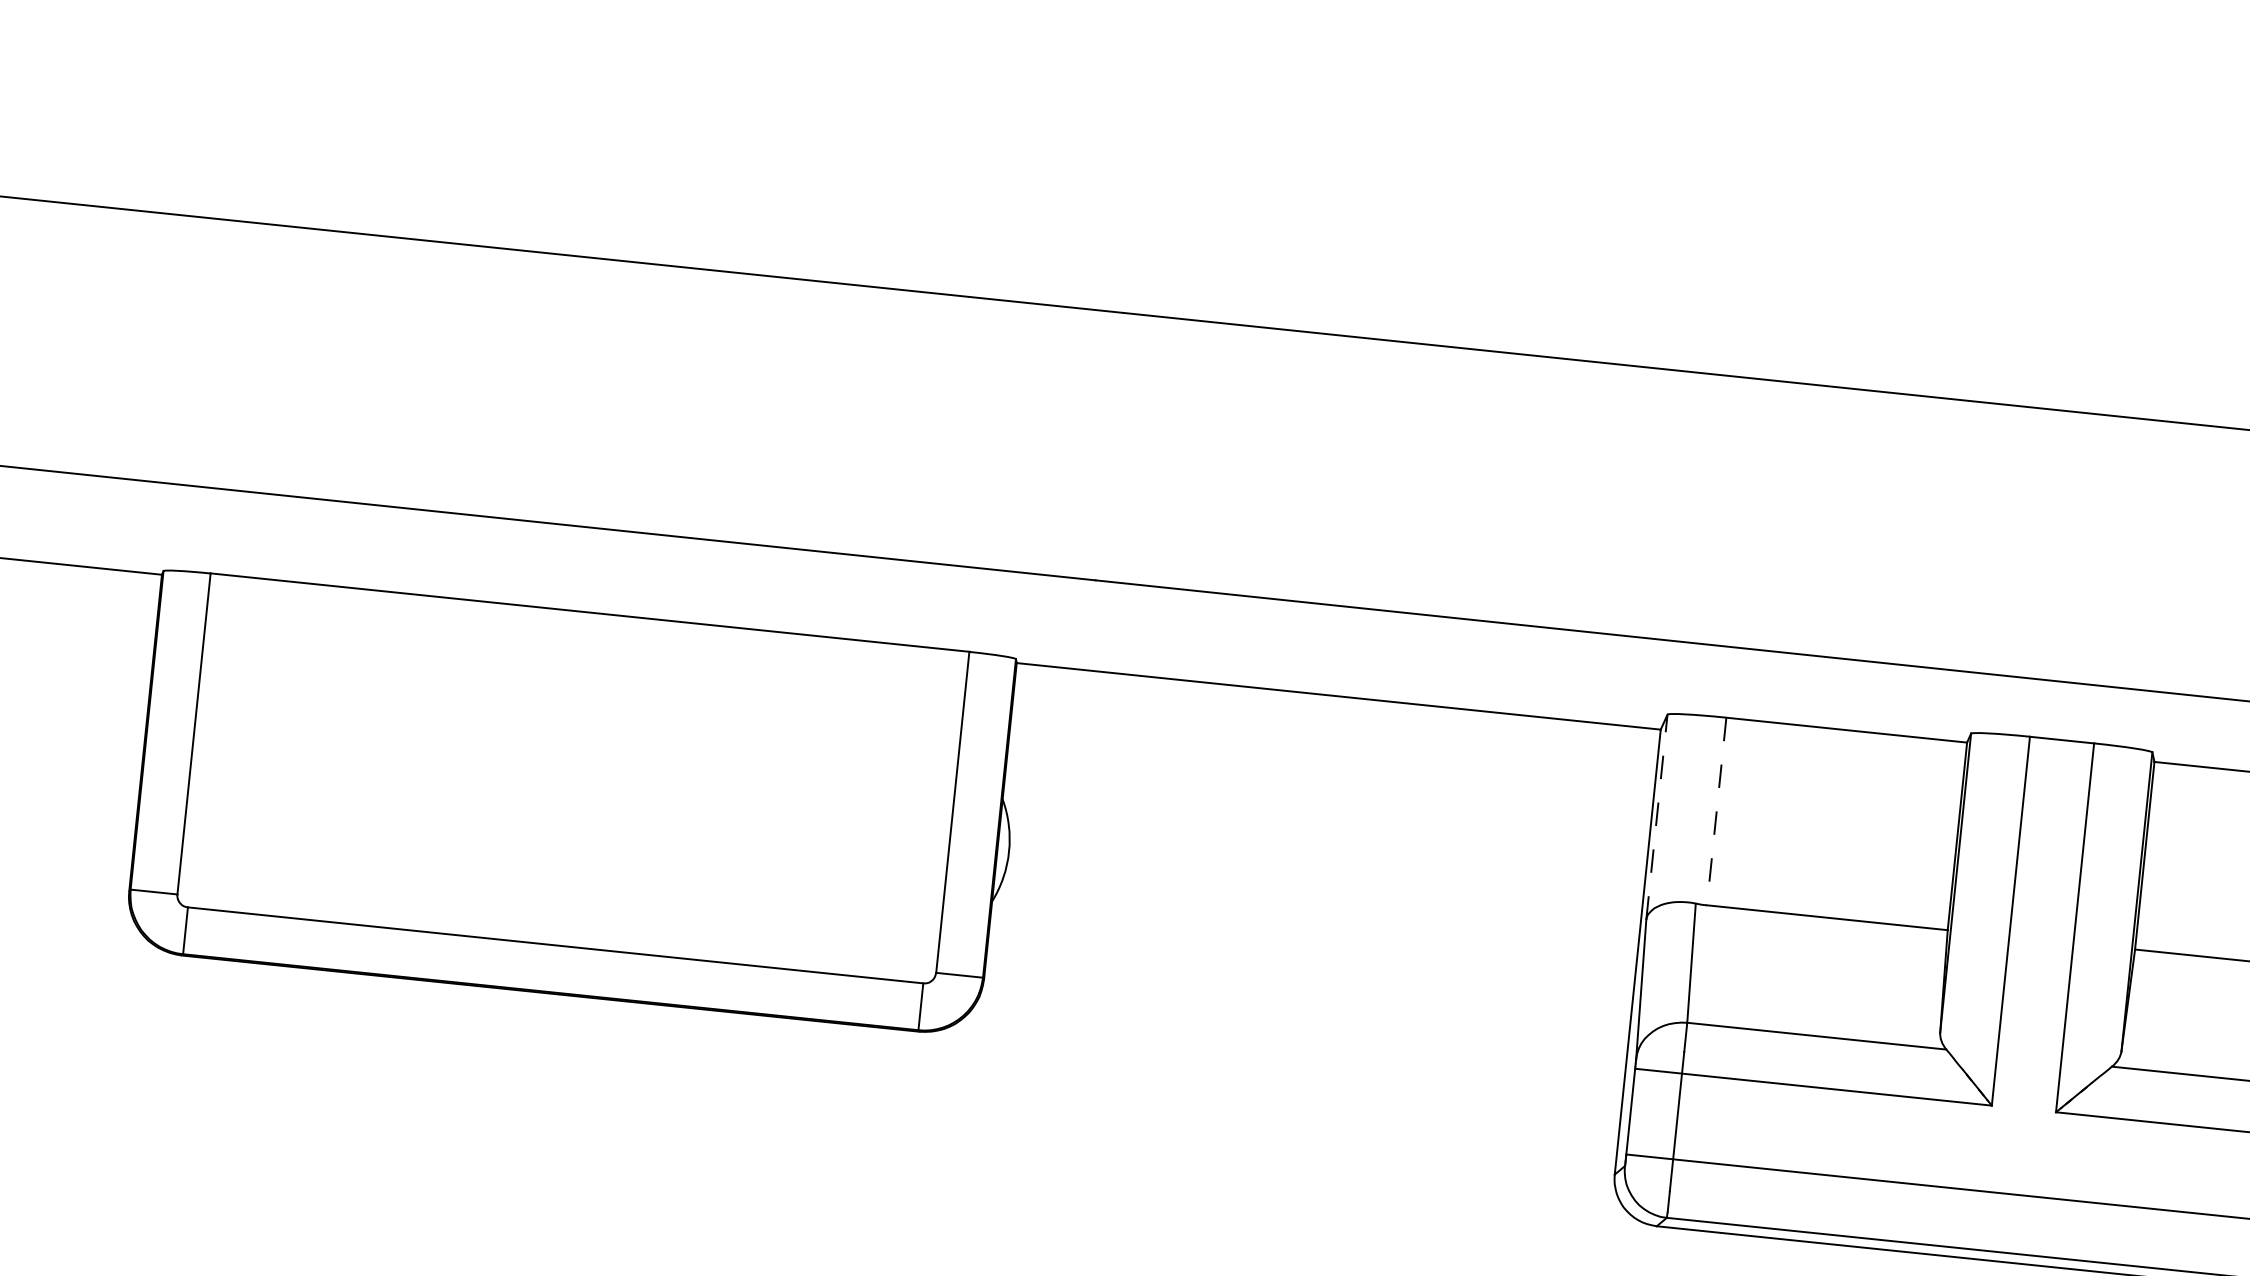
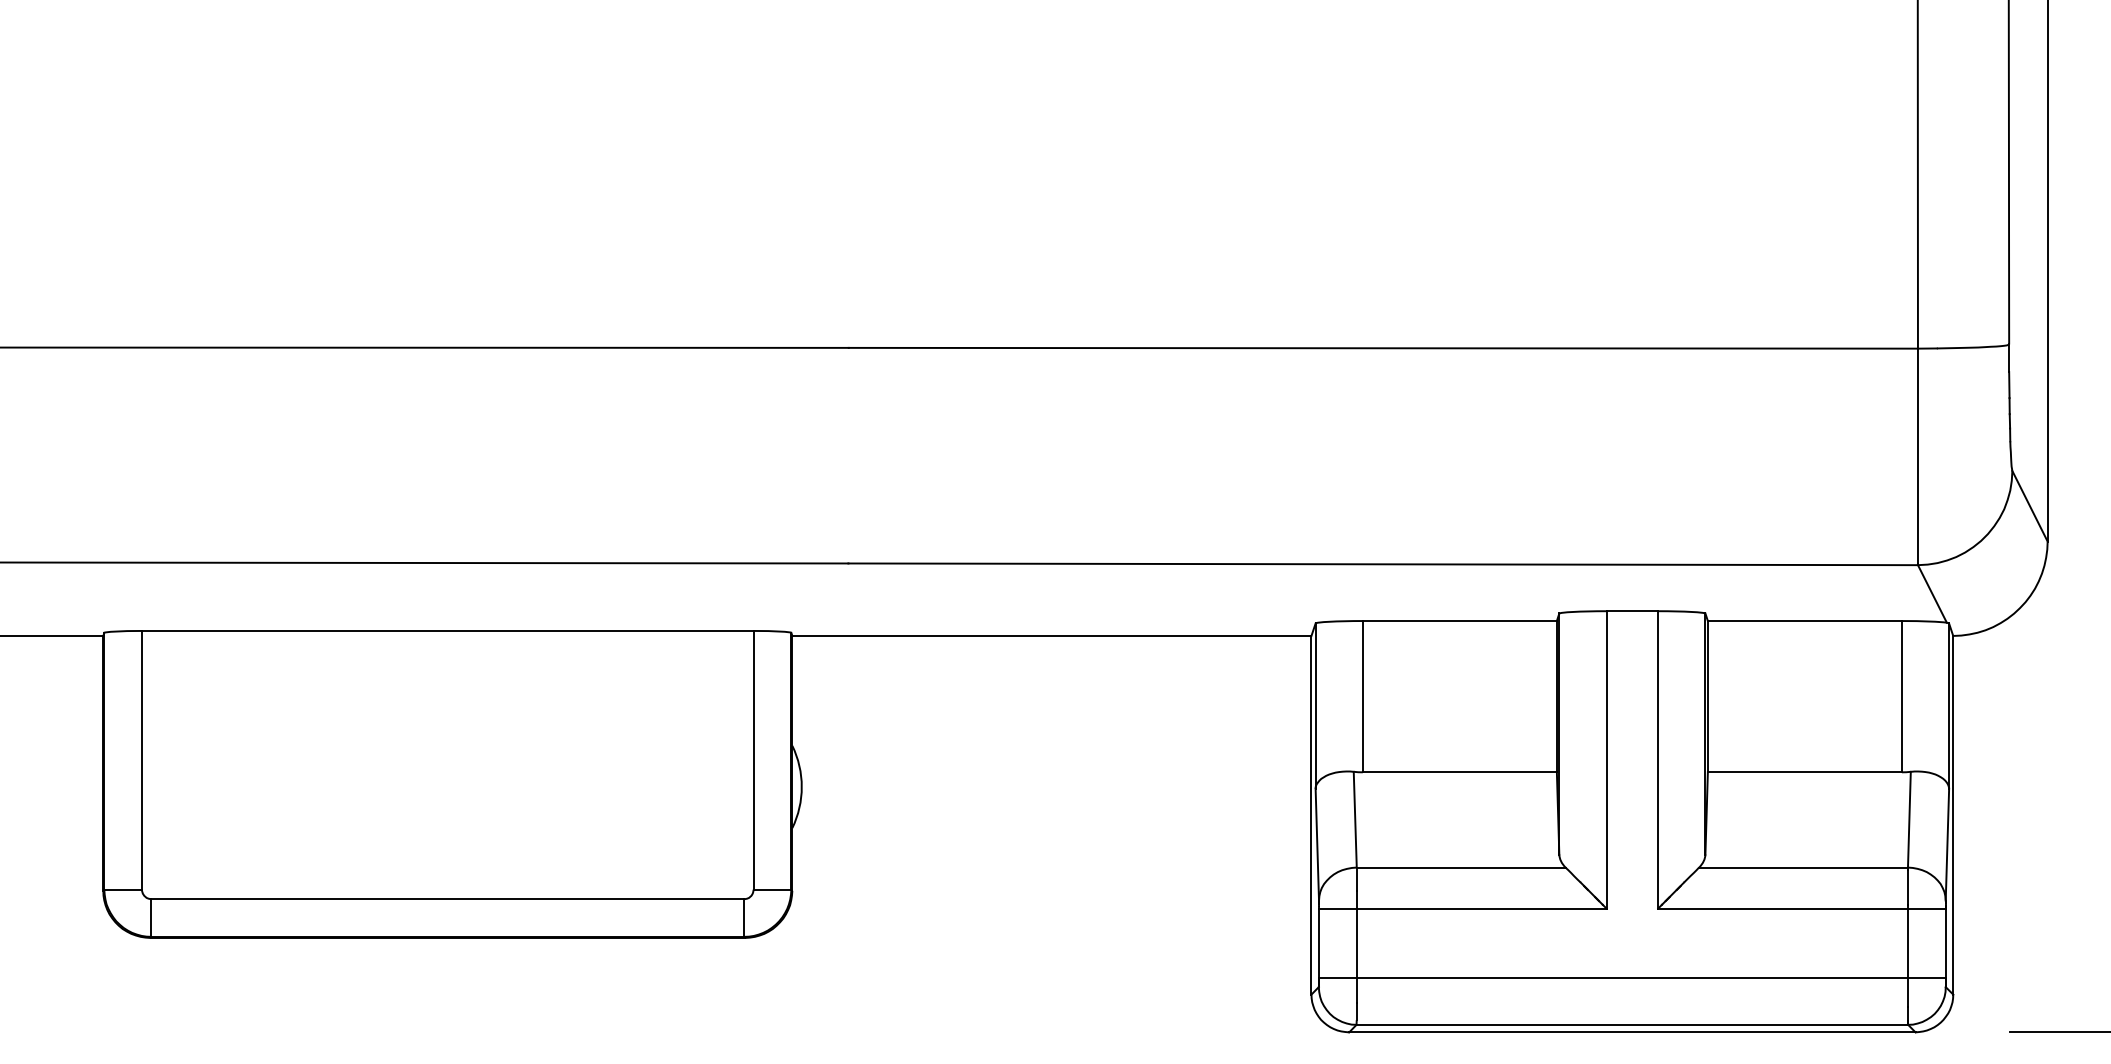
line: (1716, 811) -> (1362, 696), dashed -> solid
line: (1656, 817) -> (1315, 706), dashed -> solid

